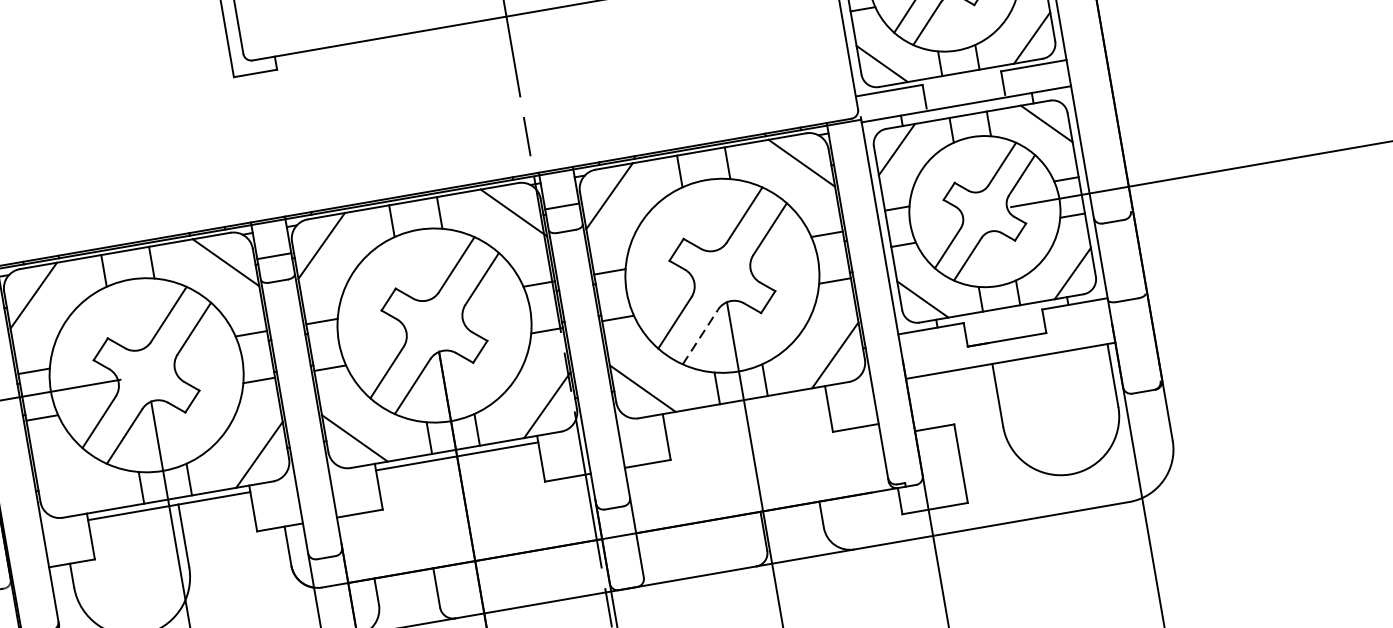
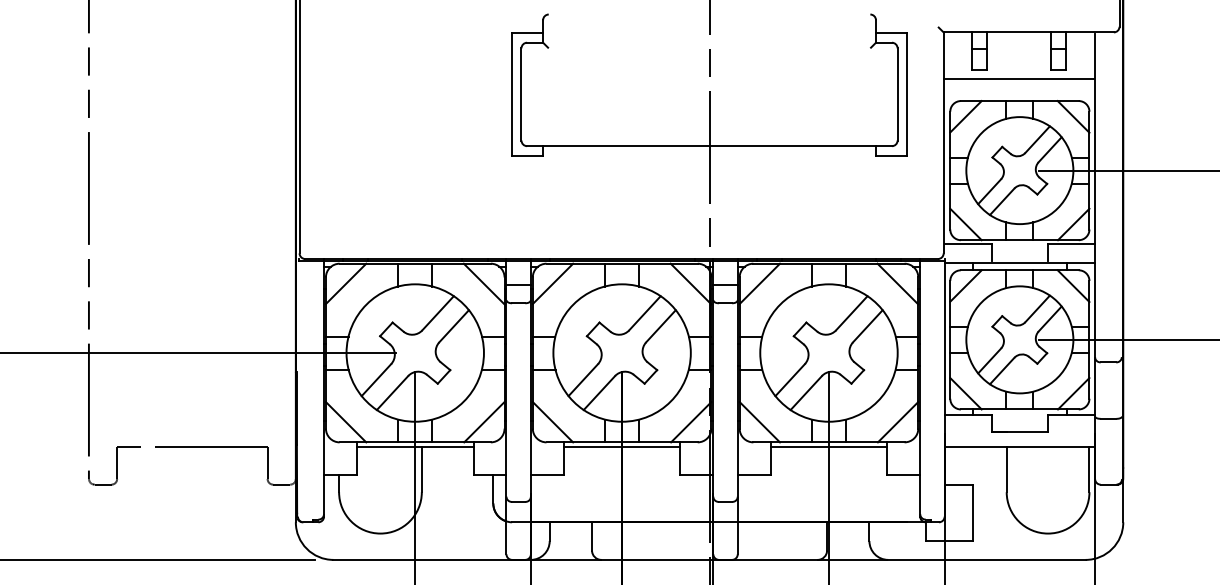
line: (700, 336) -> (806, 392), dashed -> solid
line: (744, 407) -> (828, 447), added
line: (66, 488) -> (345, 422), added

